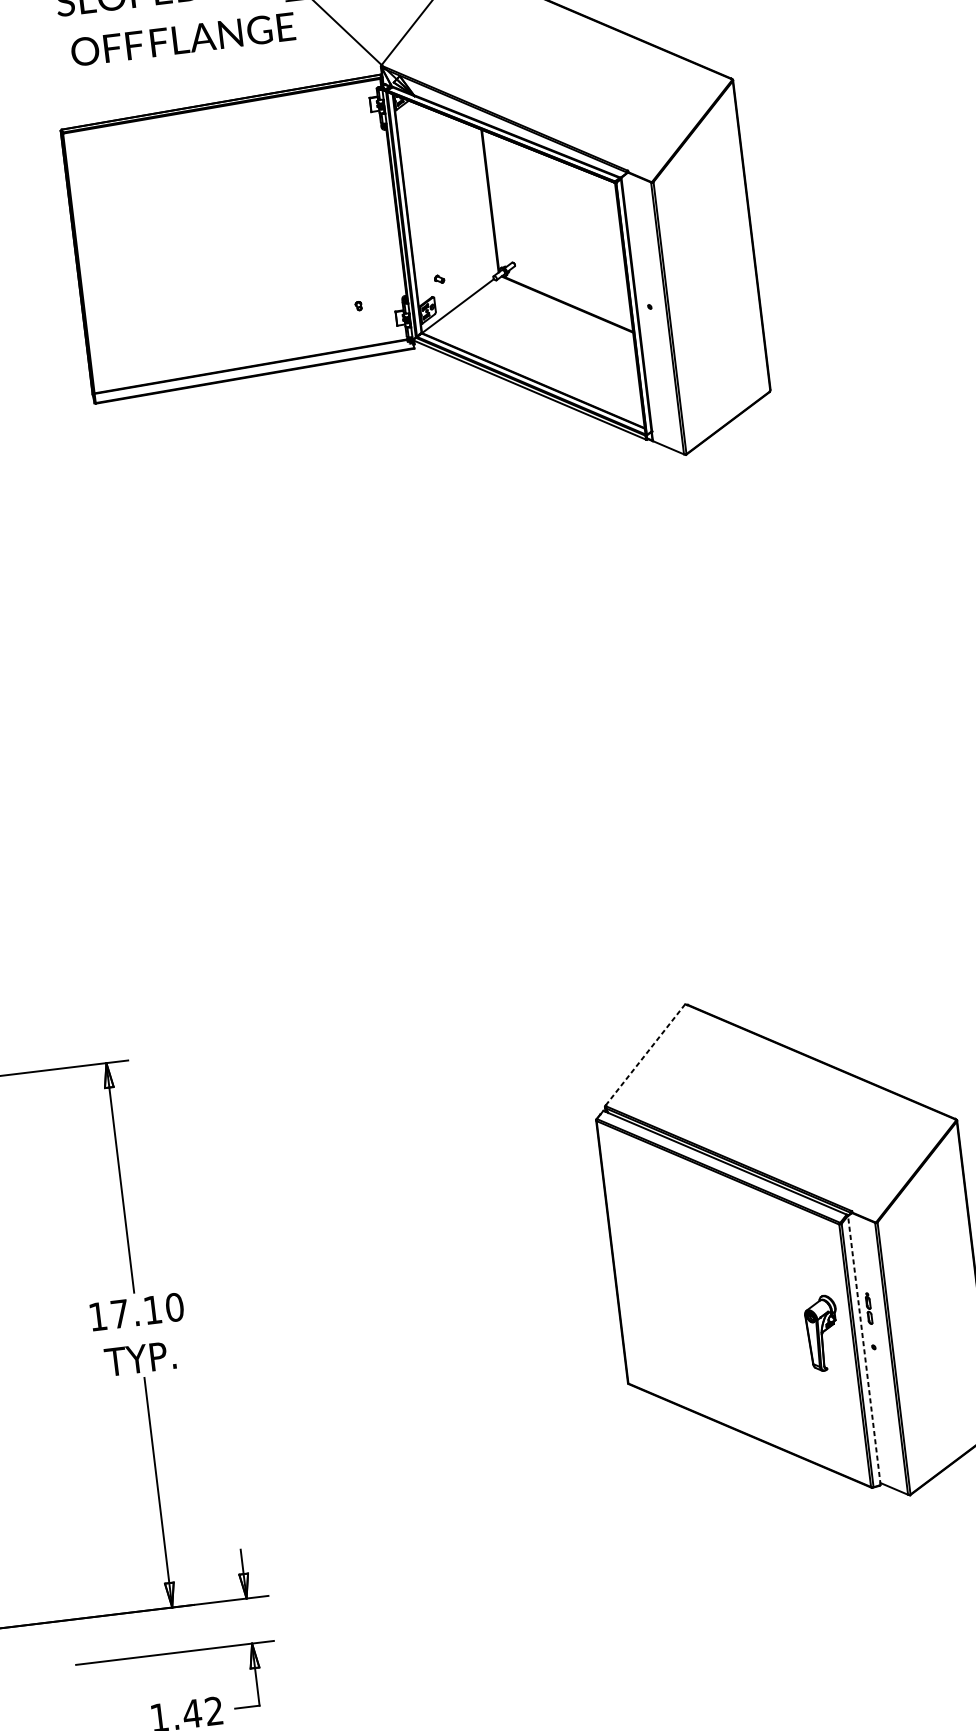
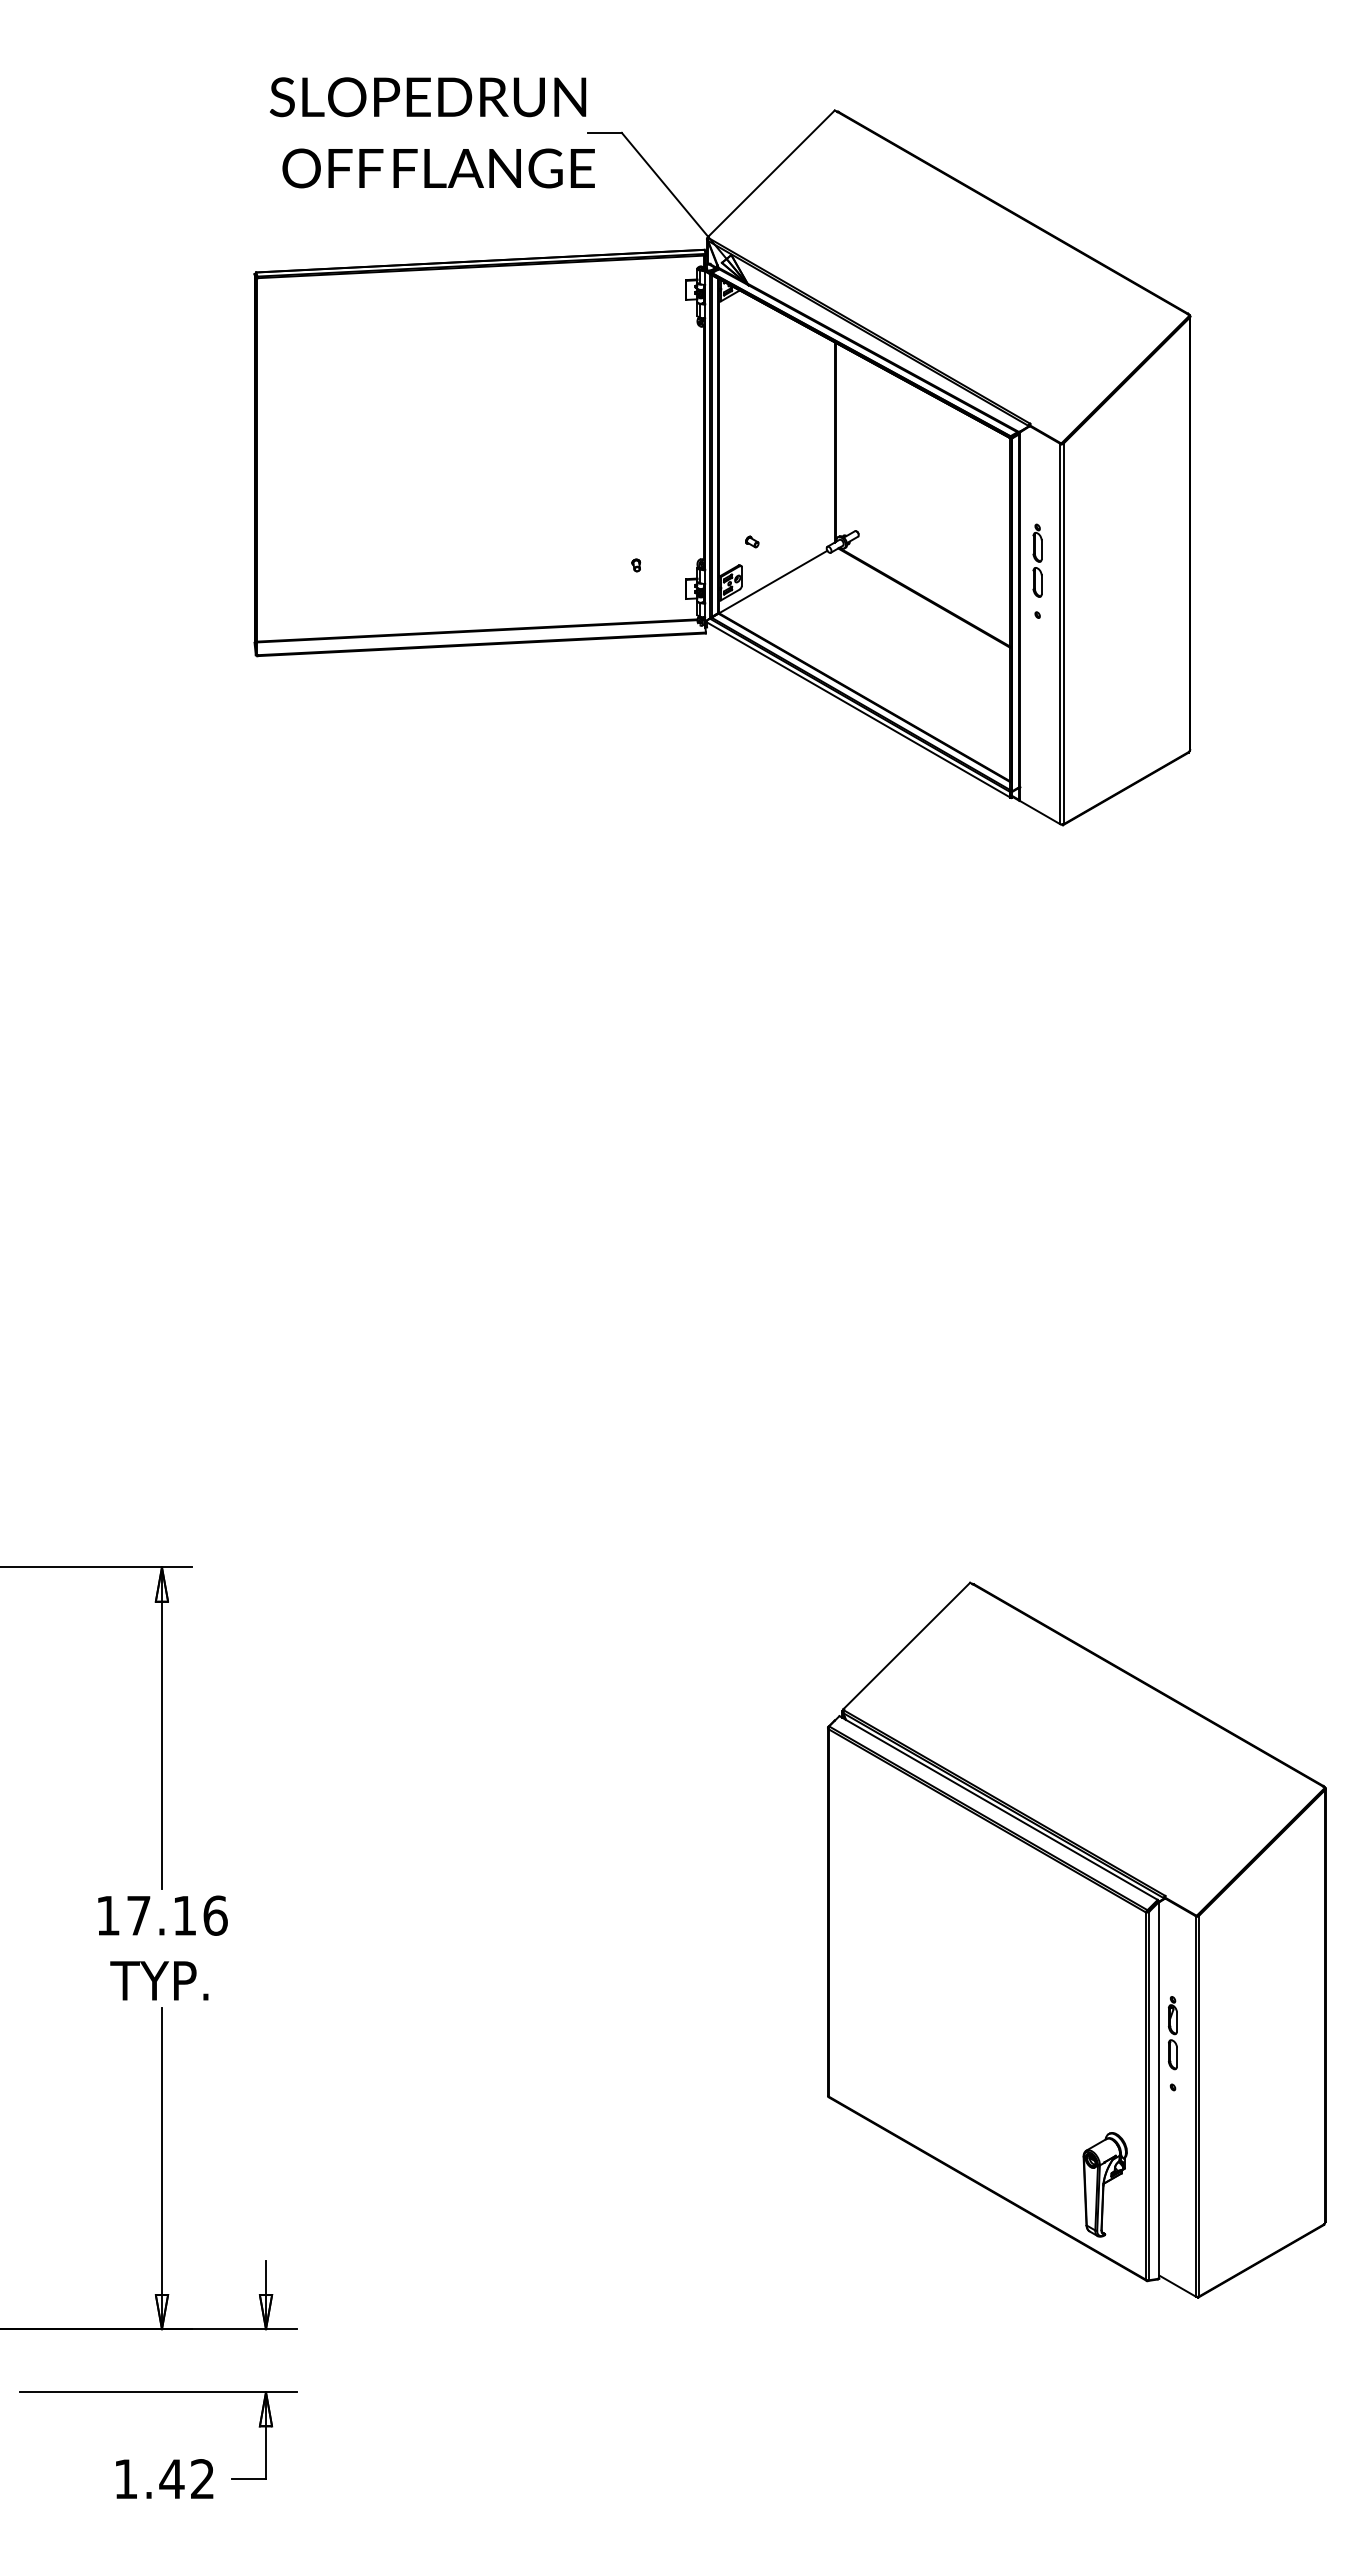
part: (644, 267) -> (1037, 560), added
line: (645, 1054) -> (907, 1645), dashed -> solid
text: (174, 1307) -> (215, 1915), 17.10 -> 17.16
part: (868, 1308) -> (1172, 2033), size x1.67
part: (822, 1333) -> (1104, 2184), moved
line: (864, 1349) -> (1159, 2089), dashed -> solid

